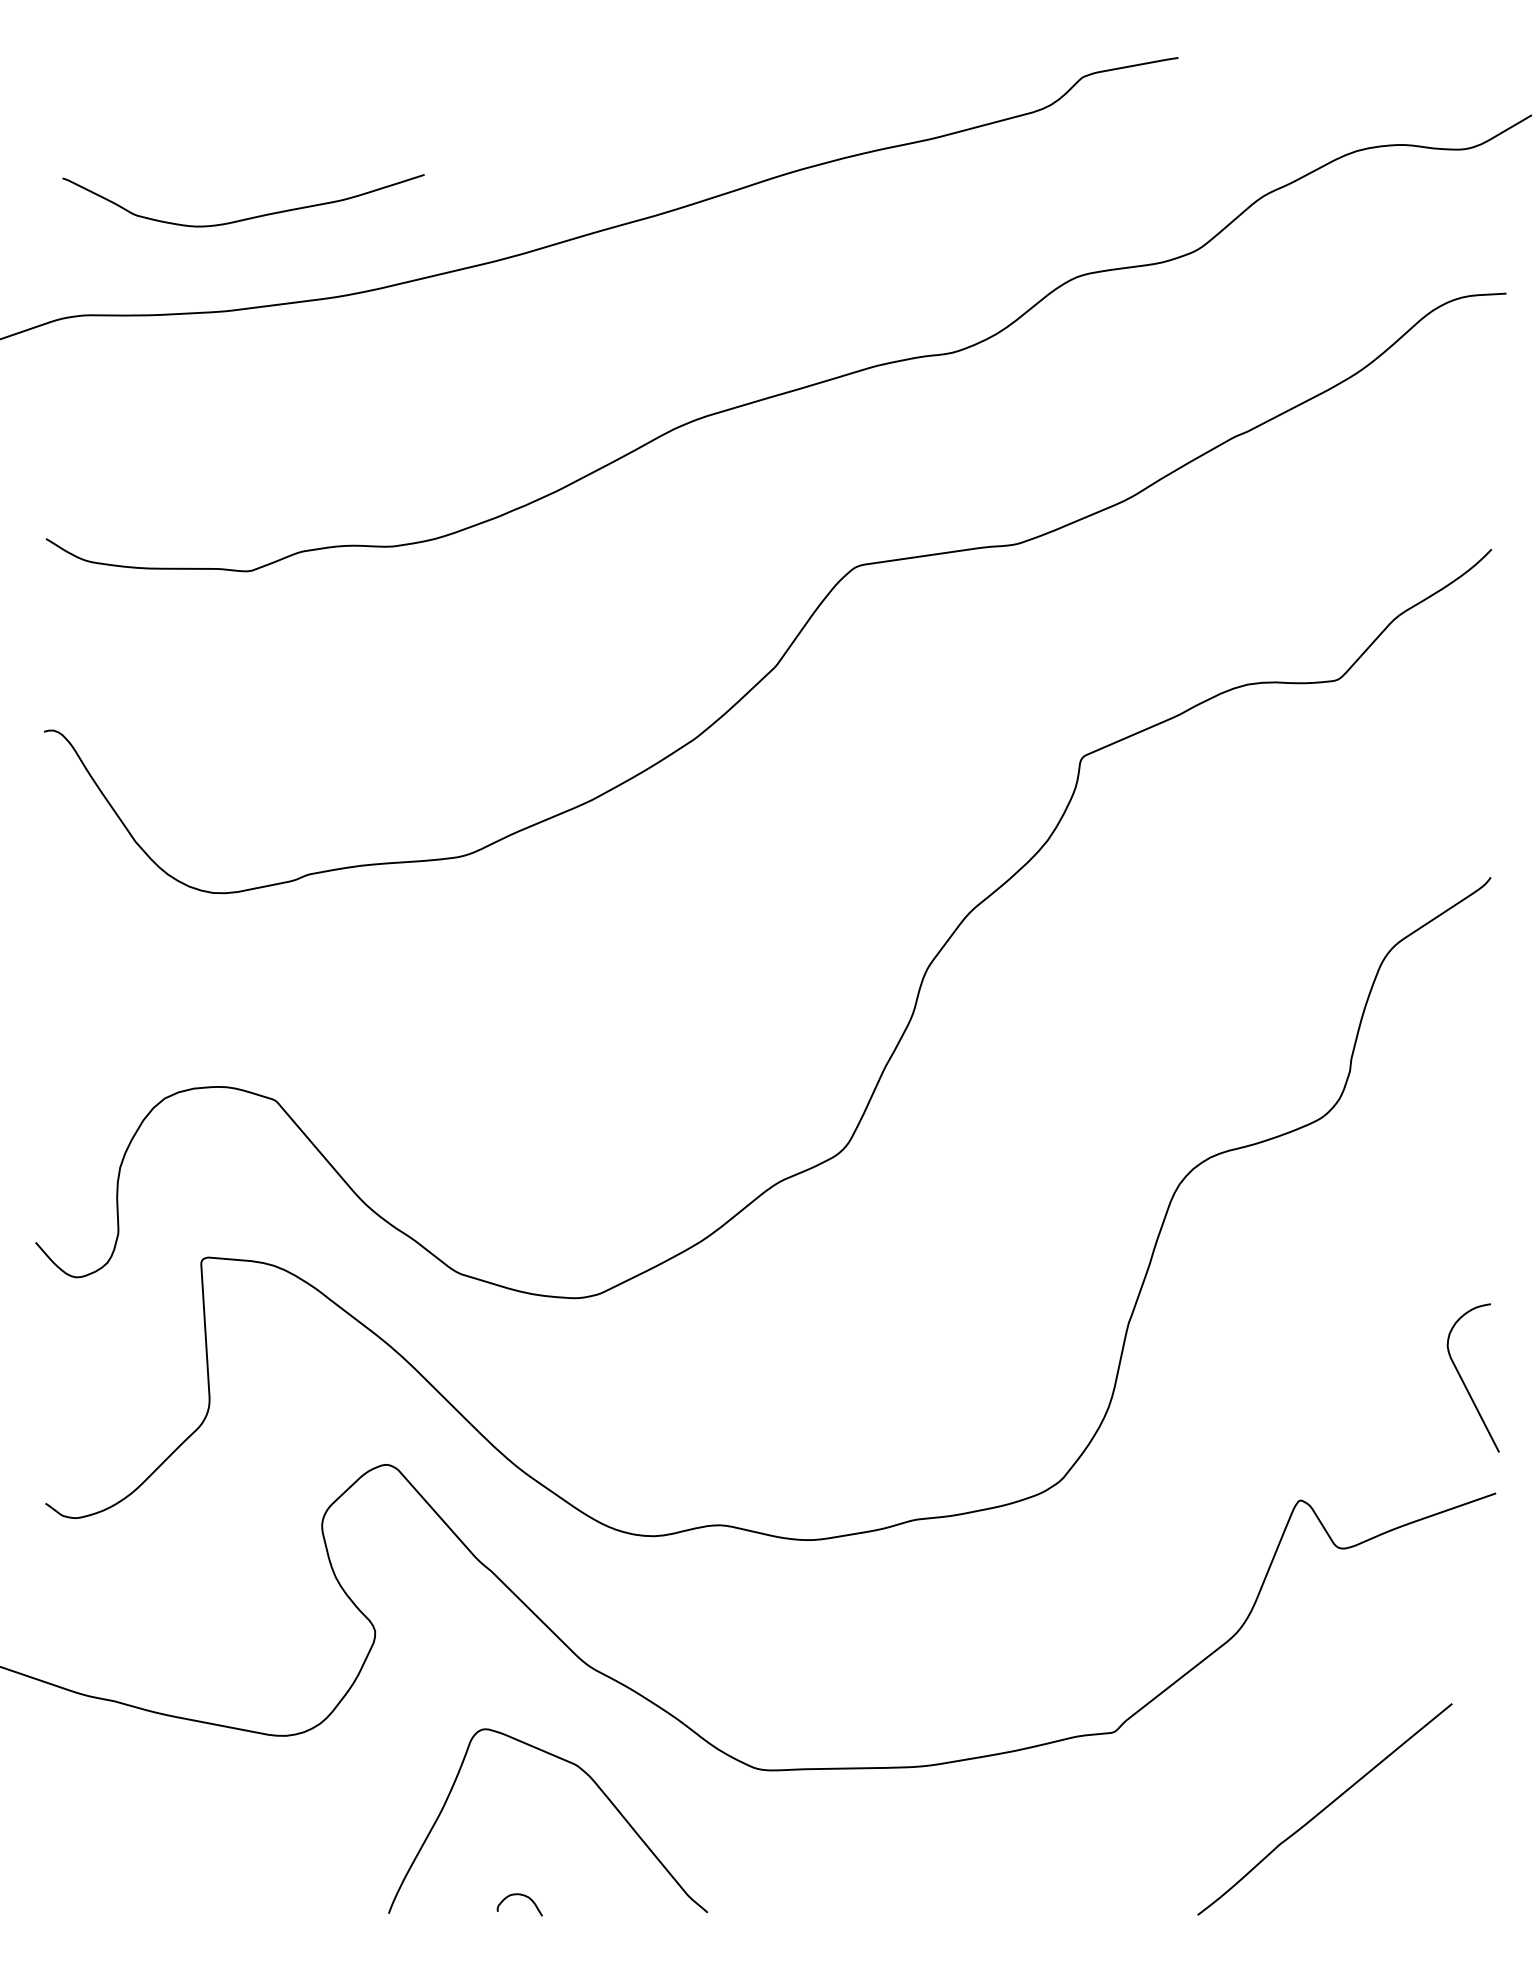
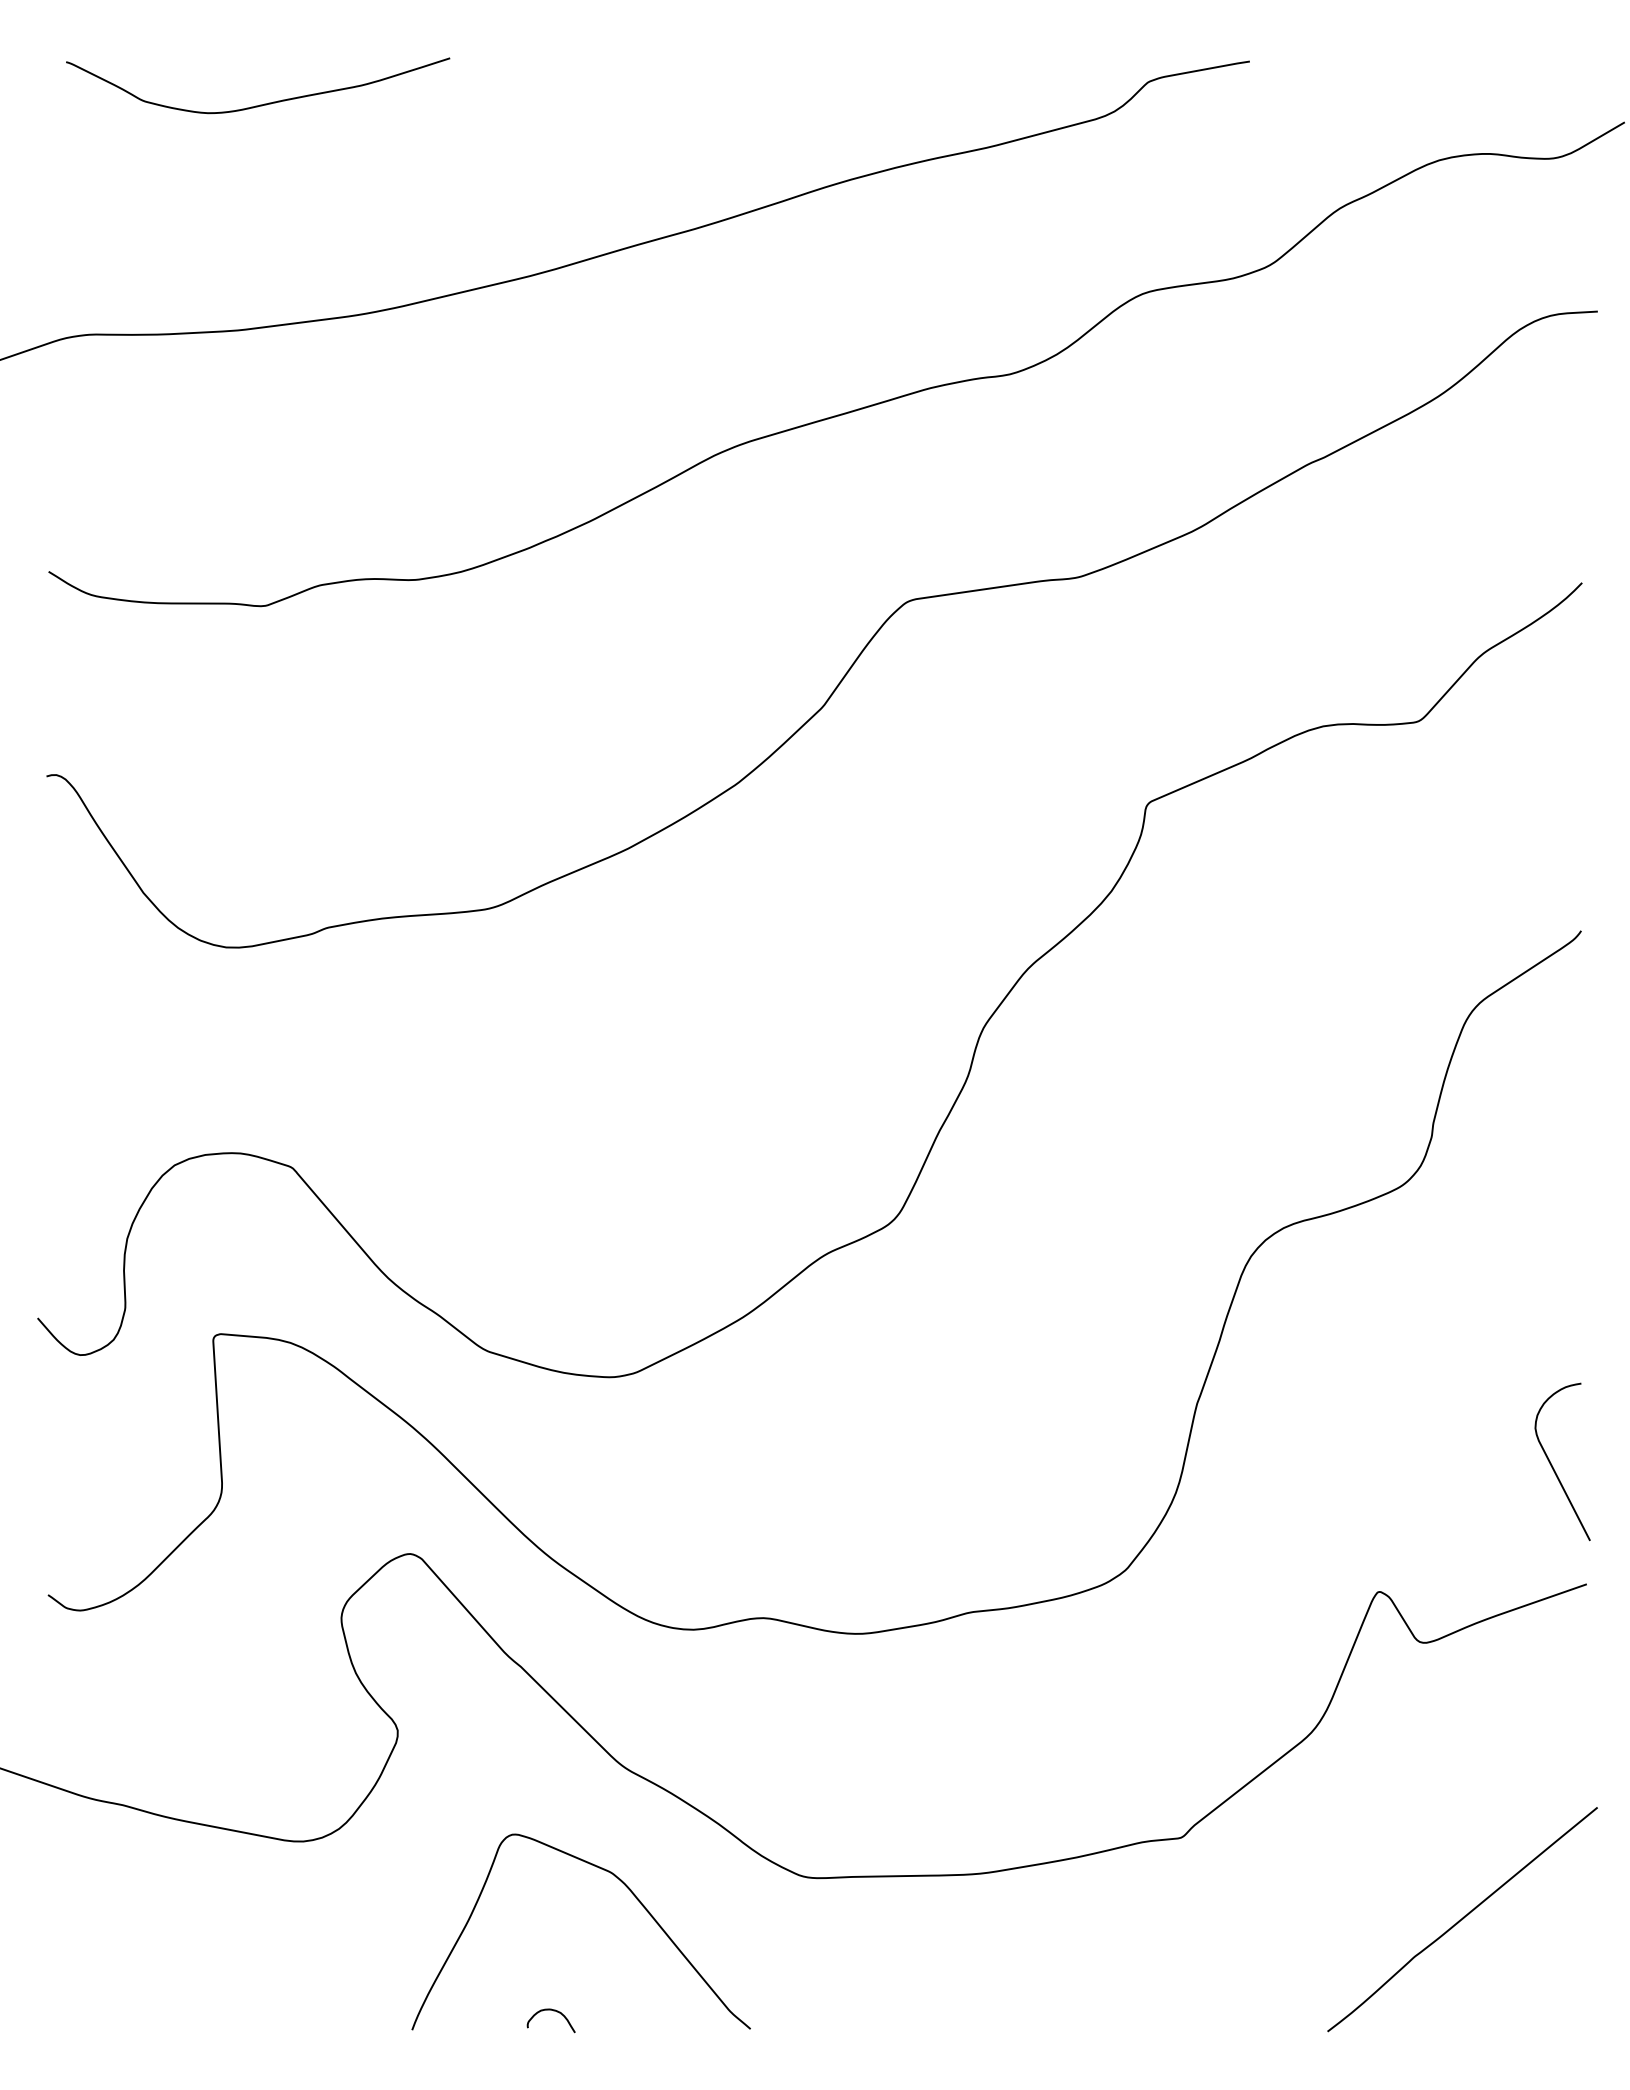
curve: (249, 217) -> (264, 103), moved
curve: (1324, 1809) -> (1462, 1919), moved

